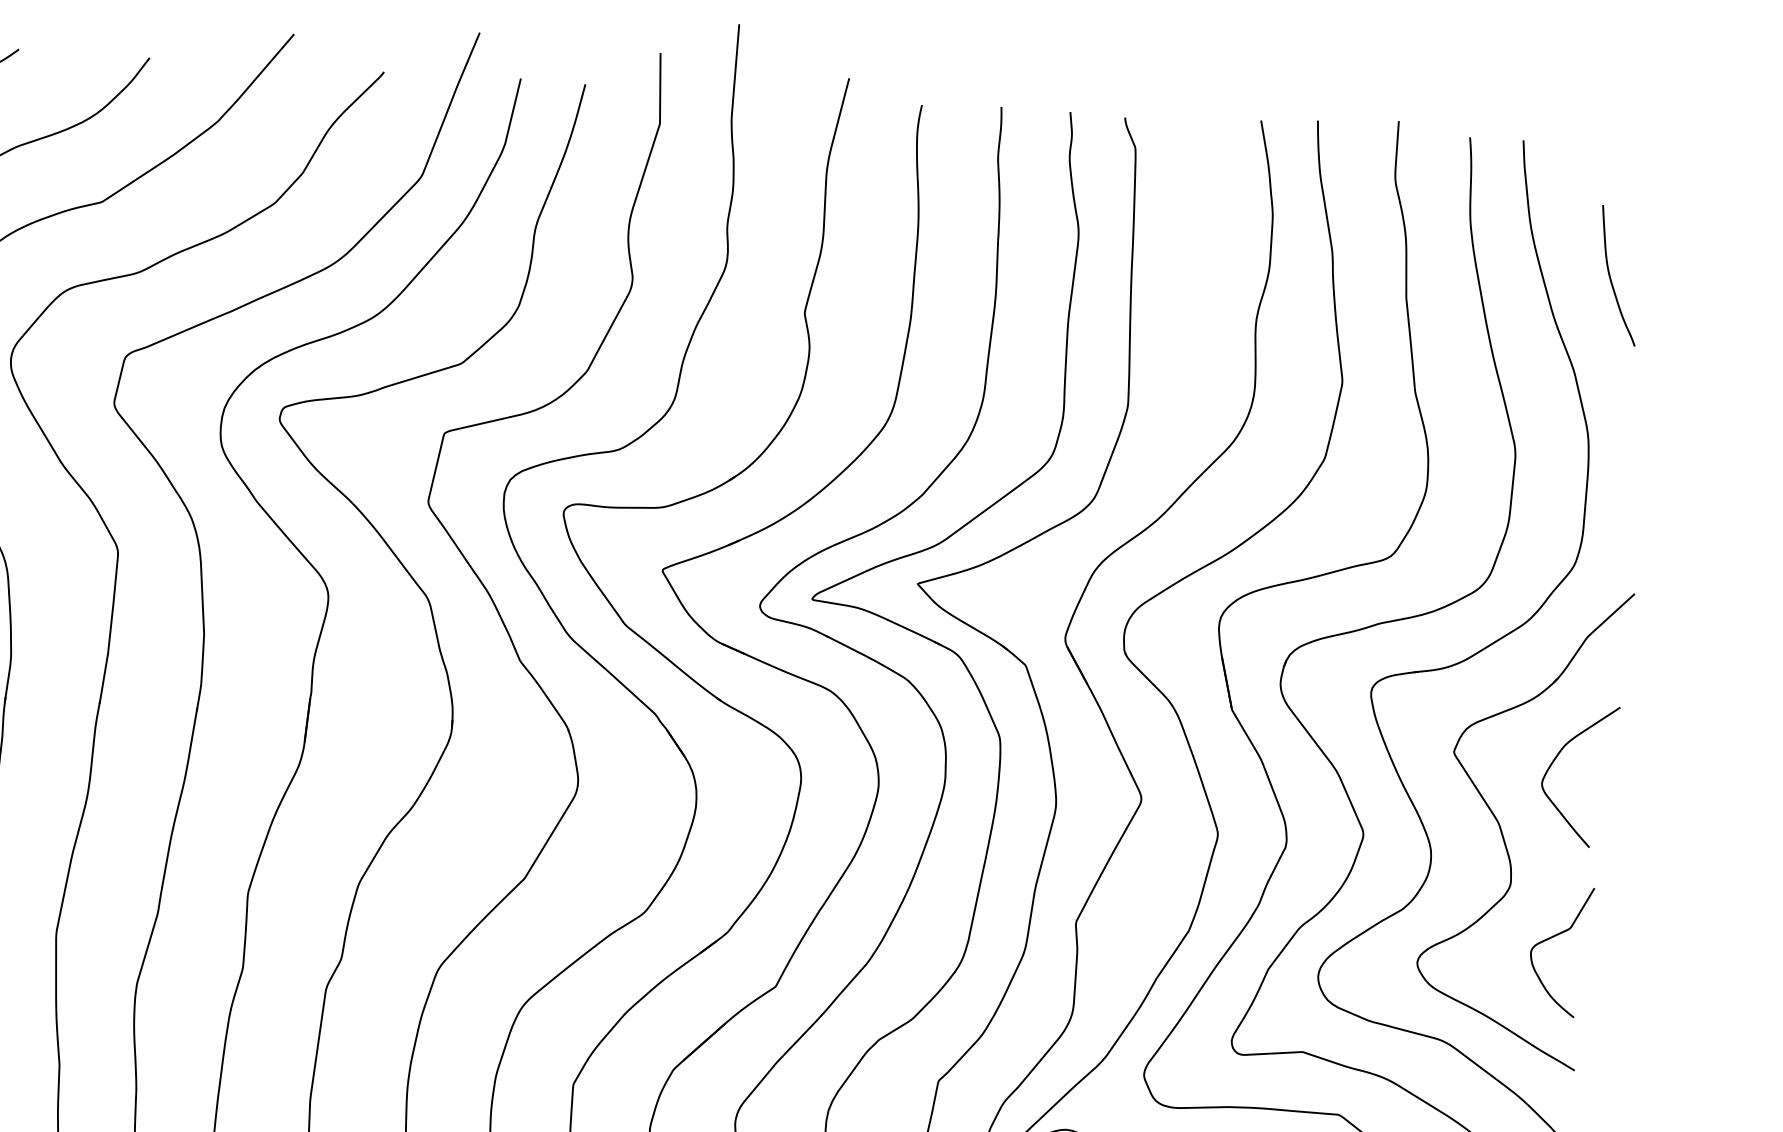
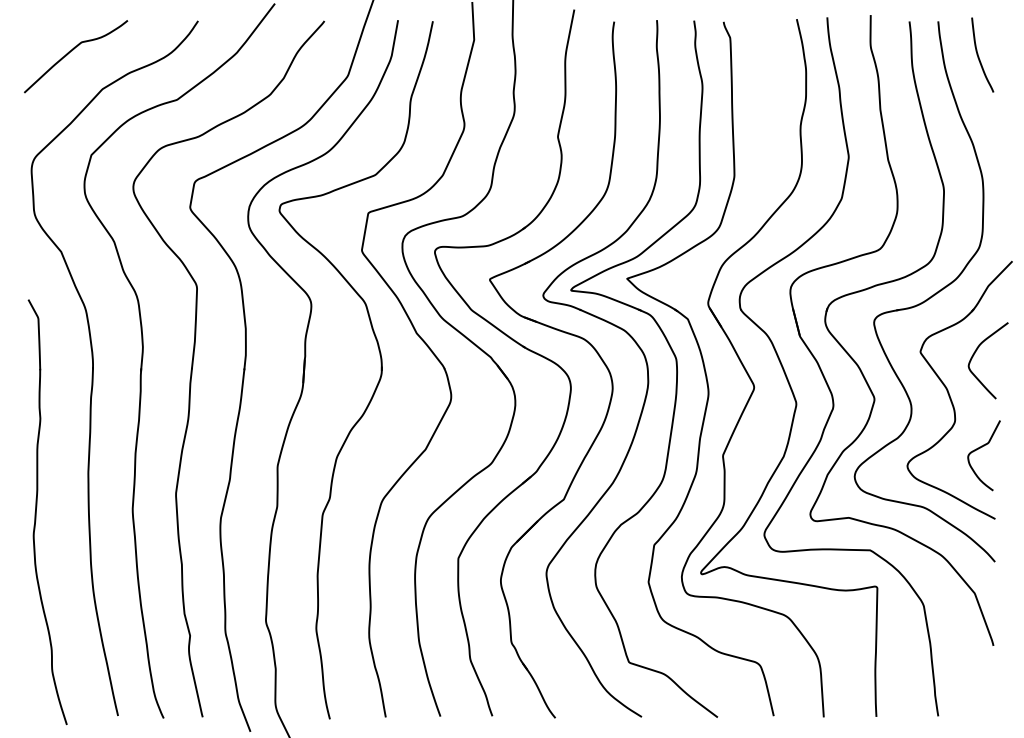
curve: (1612, 278) -> (979, 56), moved

